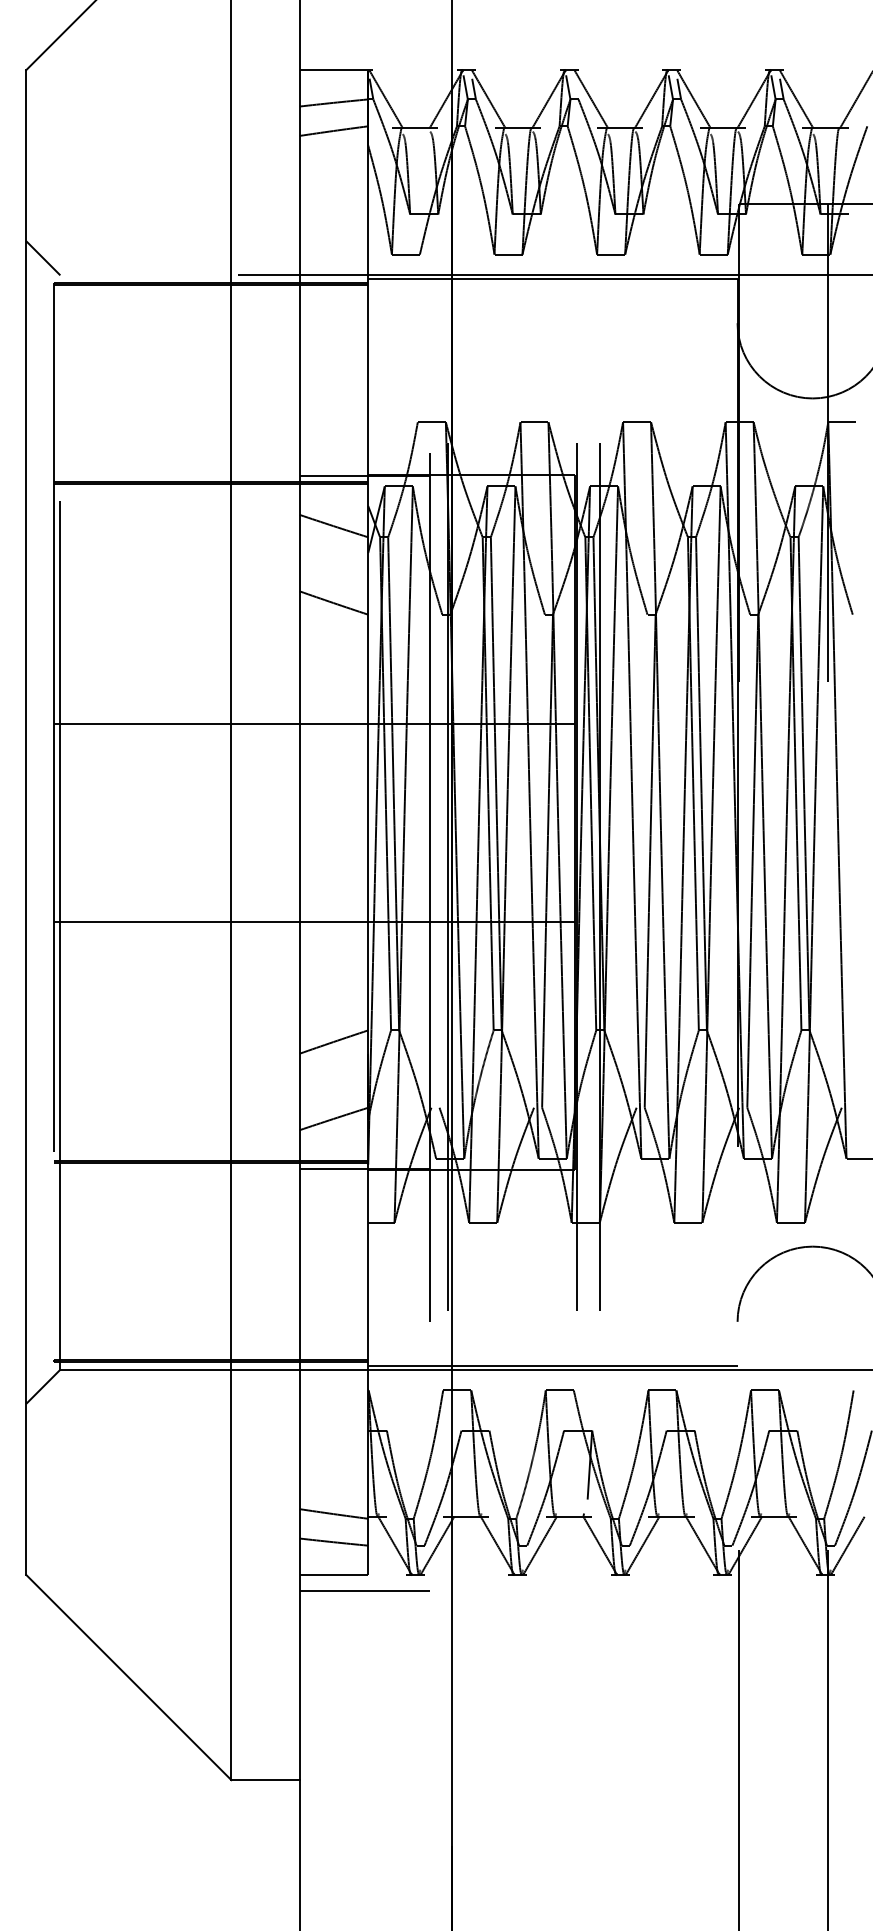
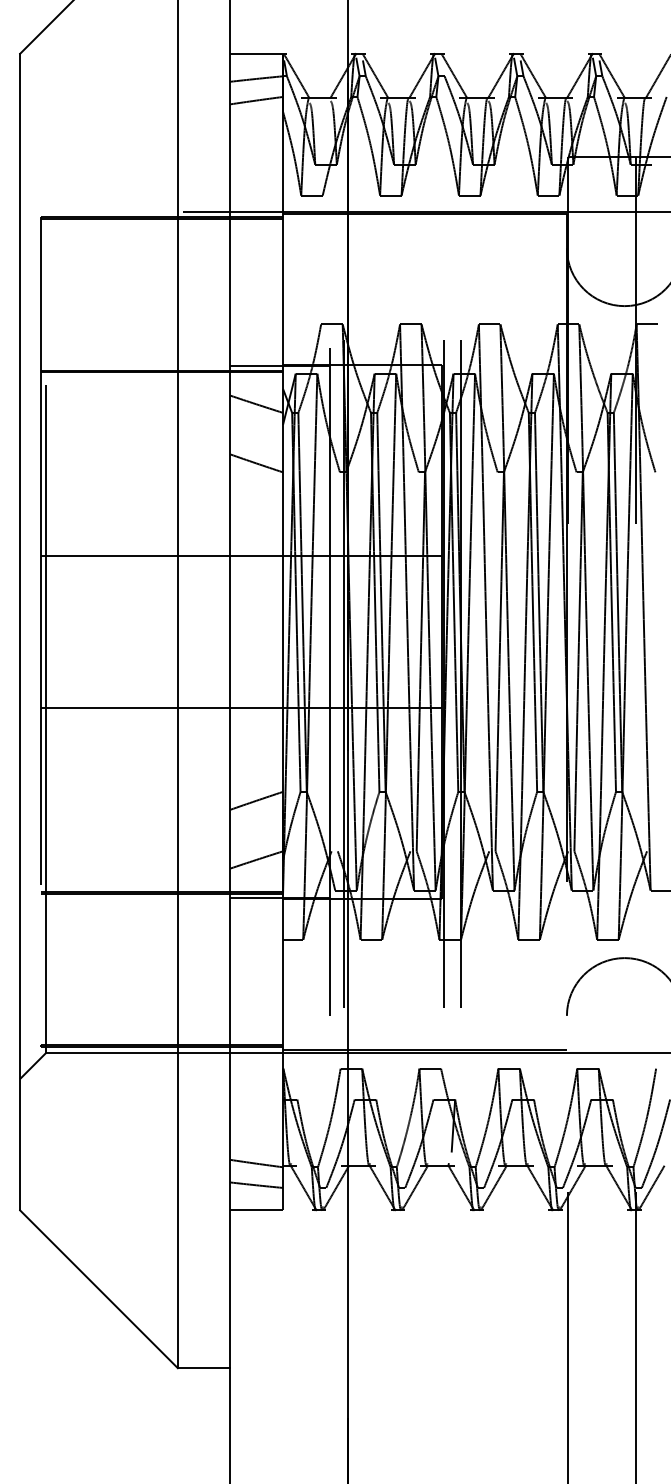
line: (43, 258) -> (33, 198), removed
line: (364, 1591) -> (280, 1223), removed

